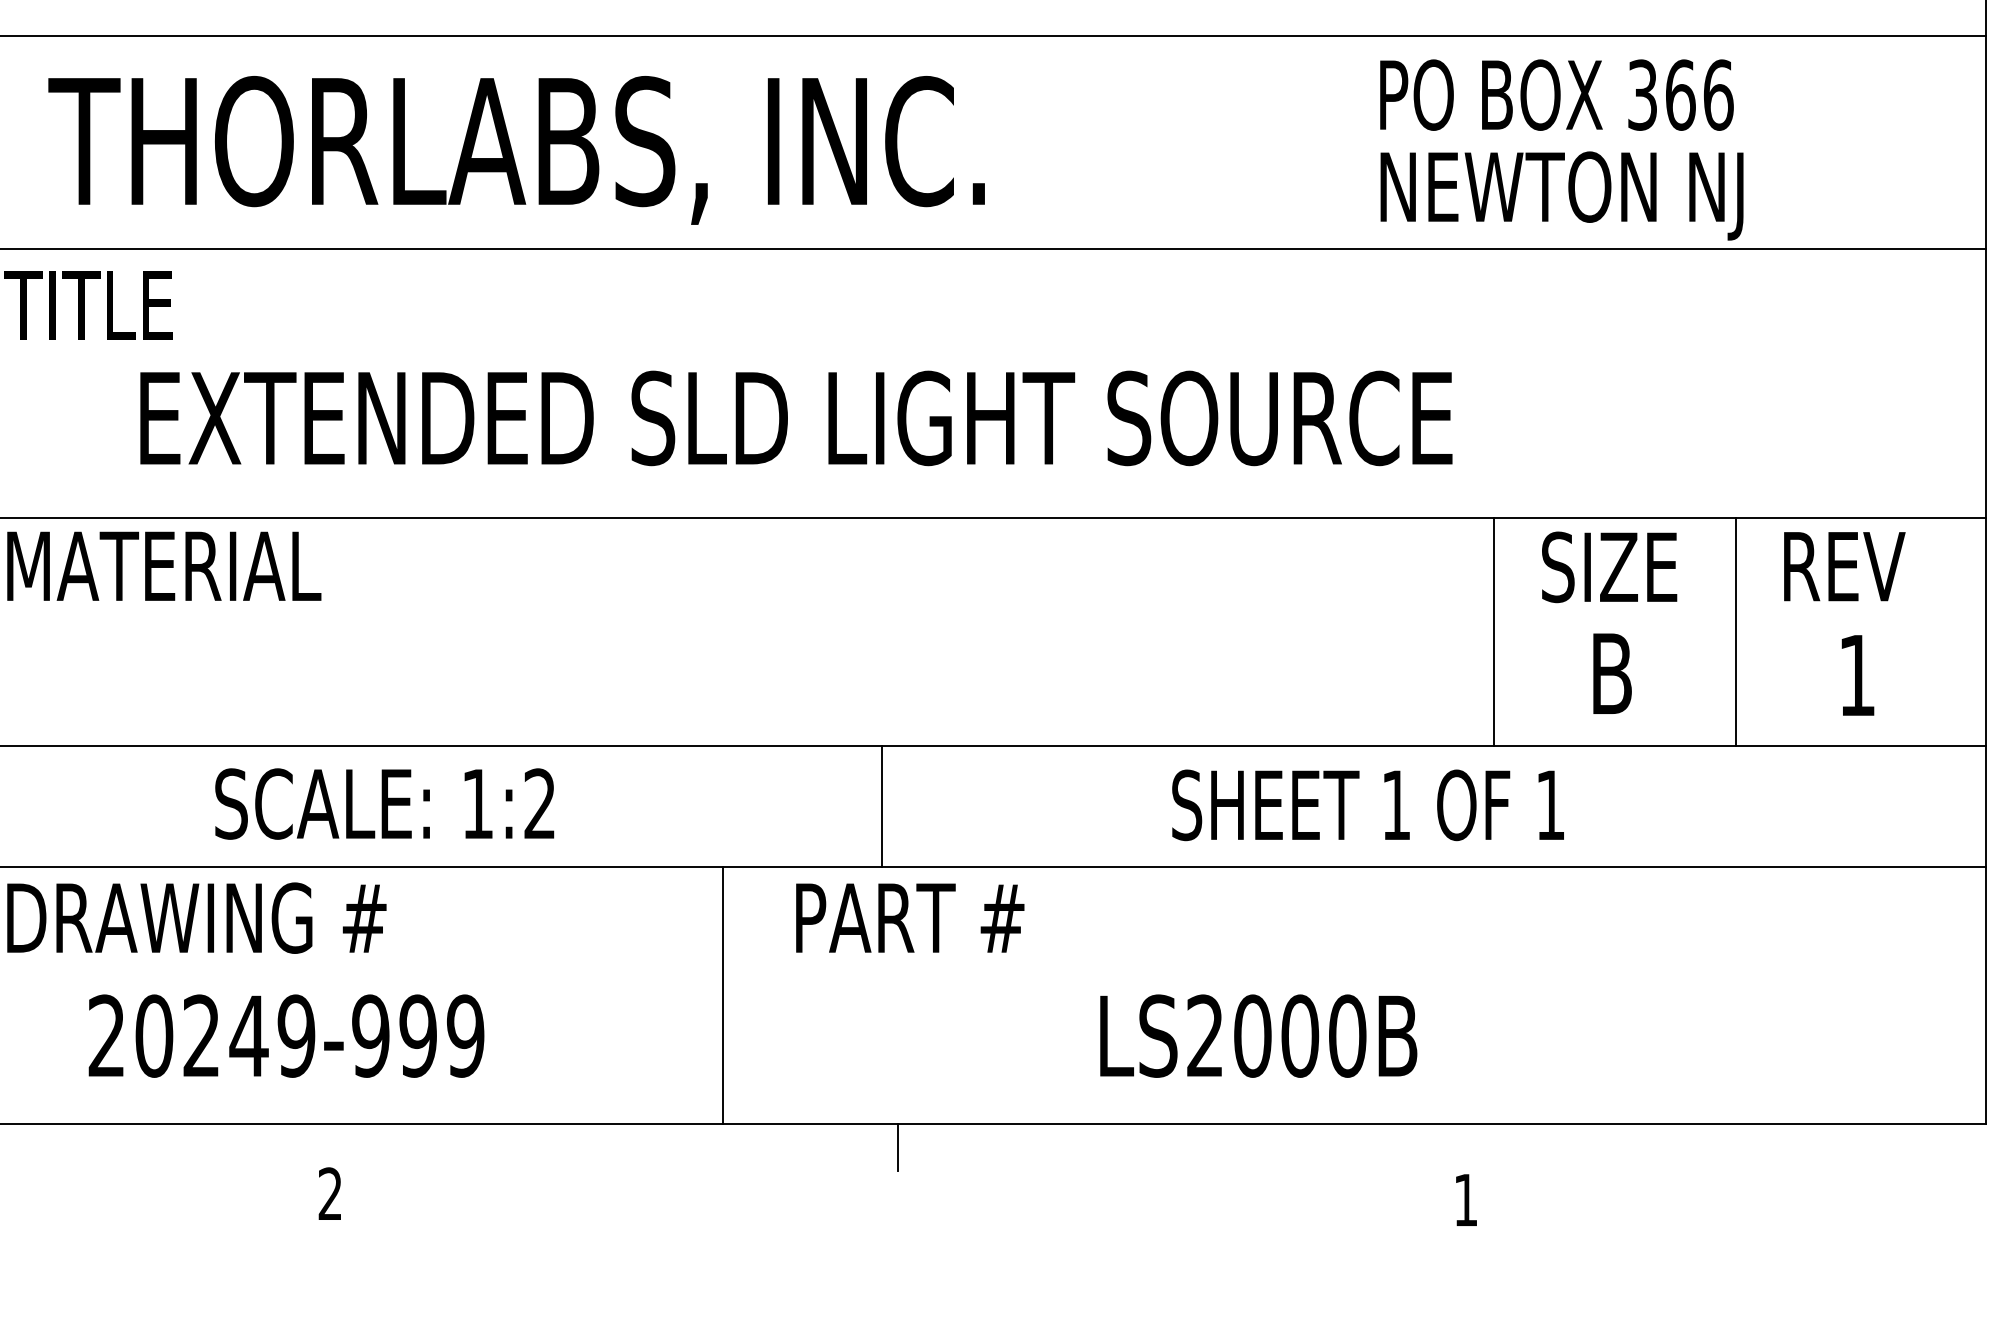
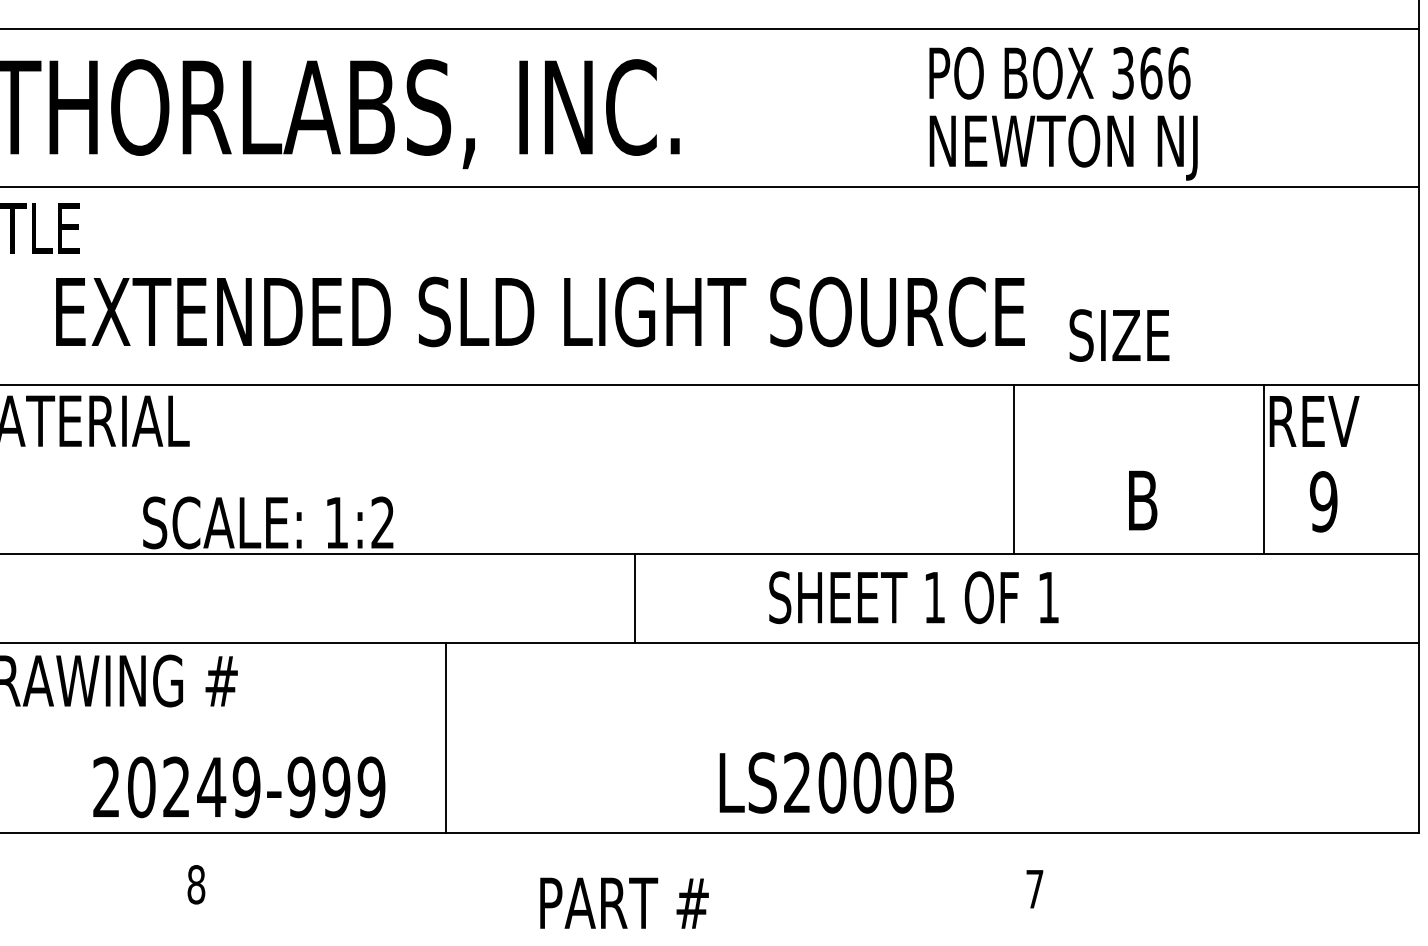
text: (1561, 149) -> (1063, 113), moved
text: (1609, 567) -> (1119, 335), moved
line: (1494, 631) -> (1013, 469), moved
line: (1735, 631) -> (1263, 469), moved
text: (1856, 675) -> (1323, 501), 1 -> 9
text: (384, 803) -> (268, 522), moved
text: (1367, 805) -> (913, 597), moved
line: (881, 806) -> (635, 598), moved
text: (910, 917) -> (624, 902), moved
line: (722, 995) -> (446, 738), moved
text: (286, 1035) -> (239, 786), moved
text: (1258, 1035) -> (836, 782), moved
line: (897, 1147) -> (615, 850), removed
text: (330, 1193) -> (196, 884), 2 -> 8
text: (1465, 1199) -> (1034, 888), 1 -> 7

